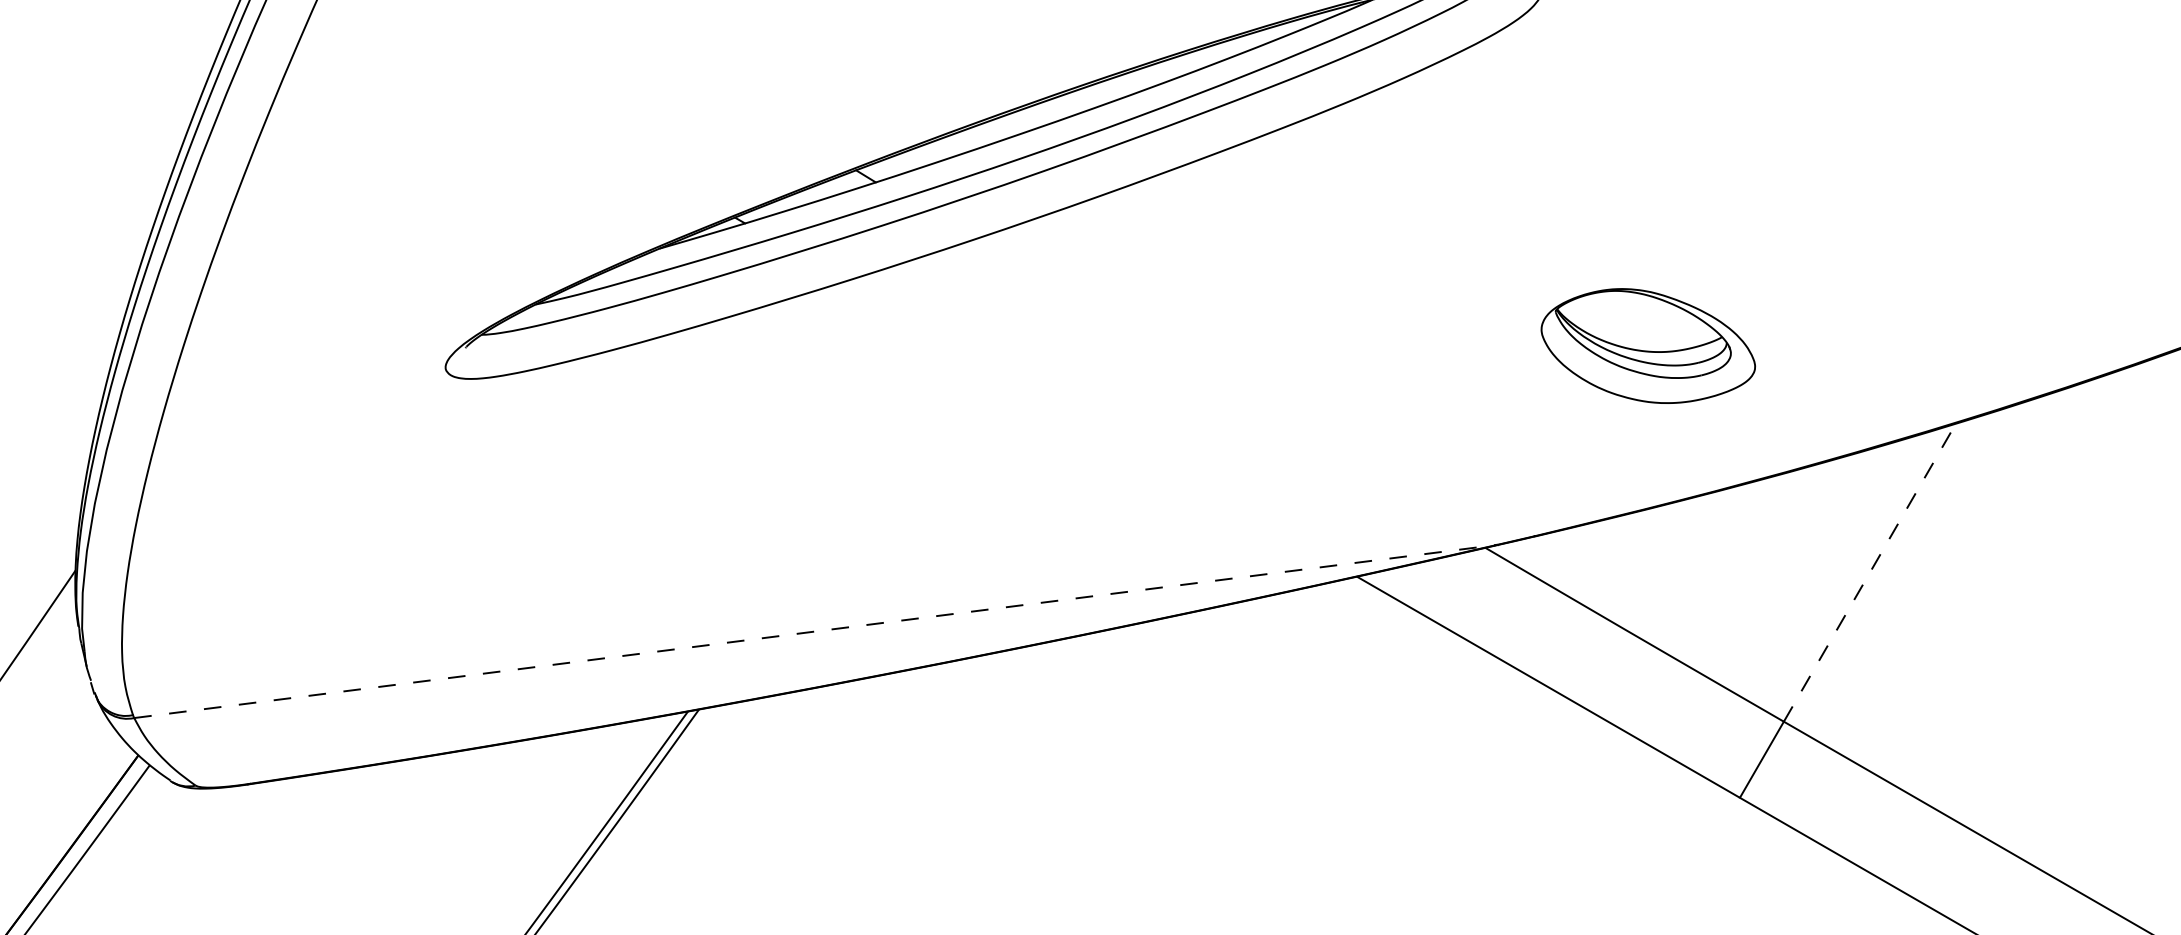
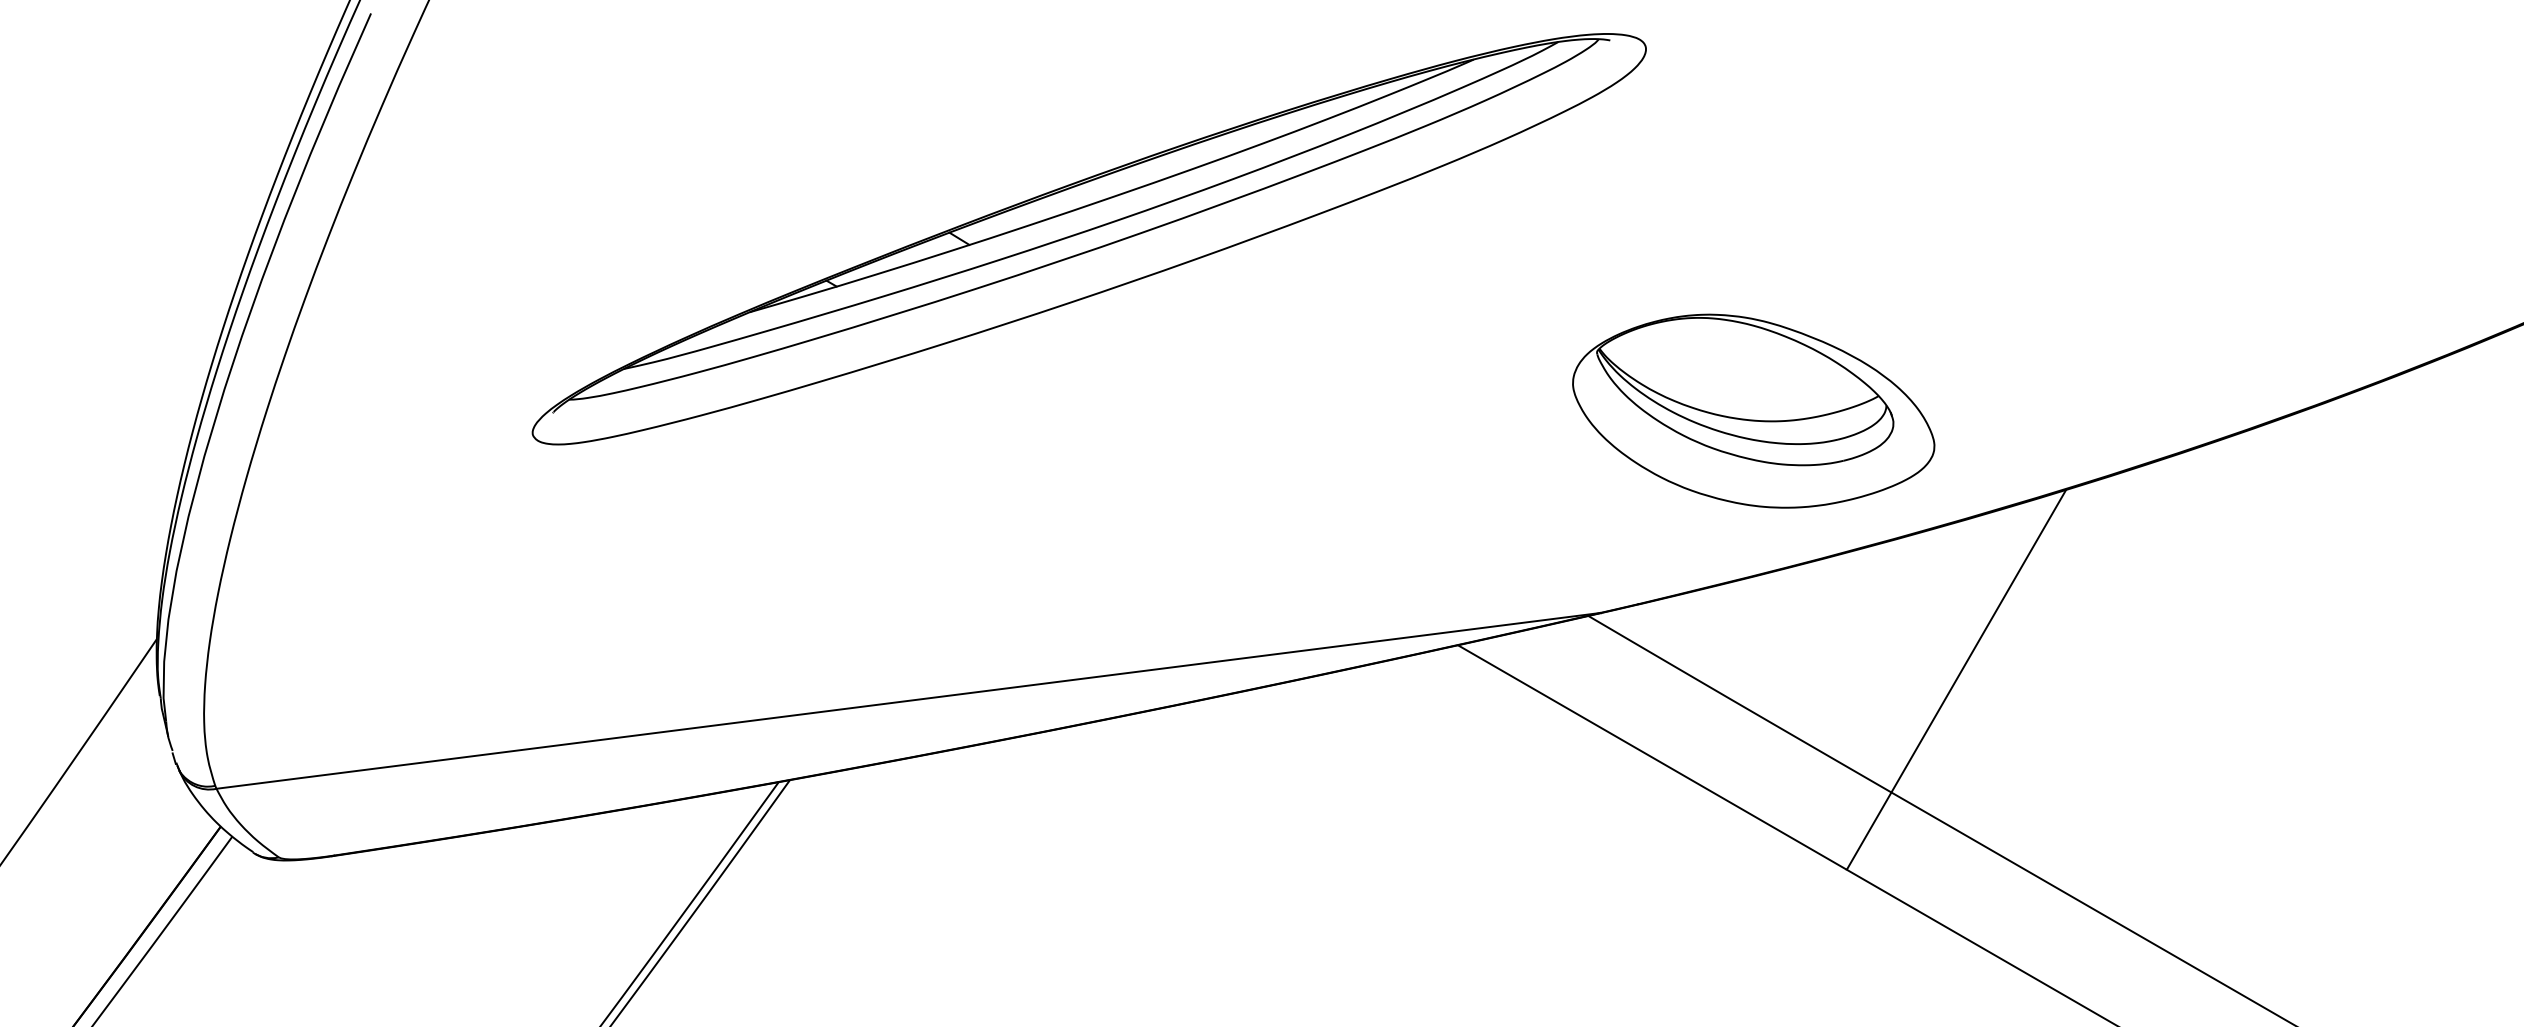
part: (1648, 345) -> (1753, 410), size x1.67
line: (1869, 572) -> (1978, 641), dashed -> solid
line: (815, 631) -> (908, 700), dashed -> solid

